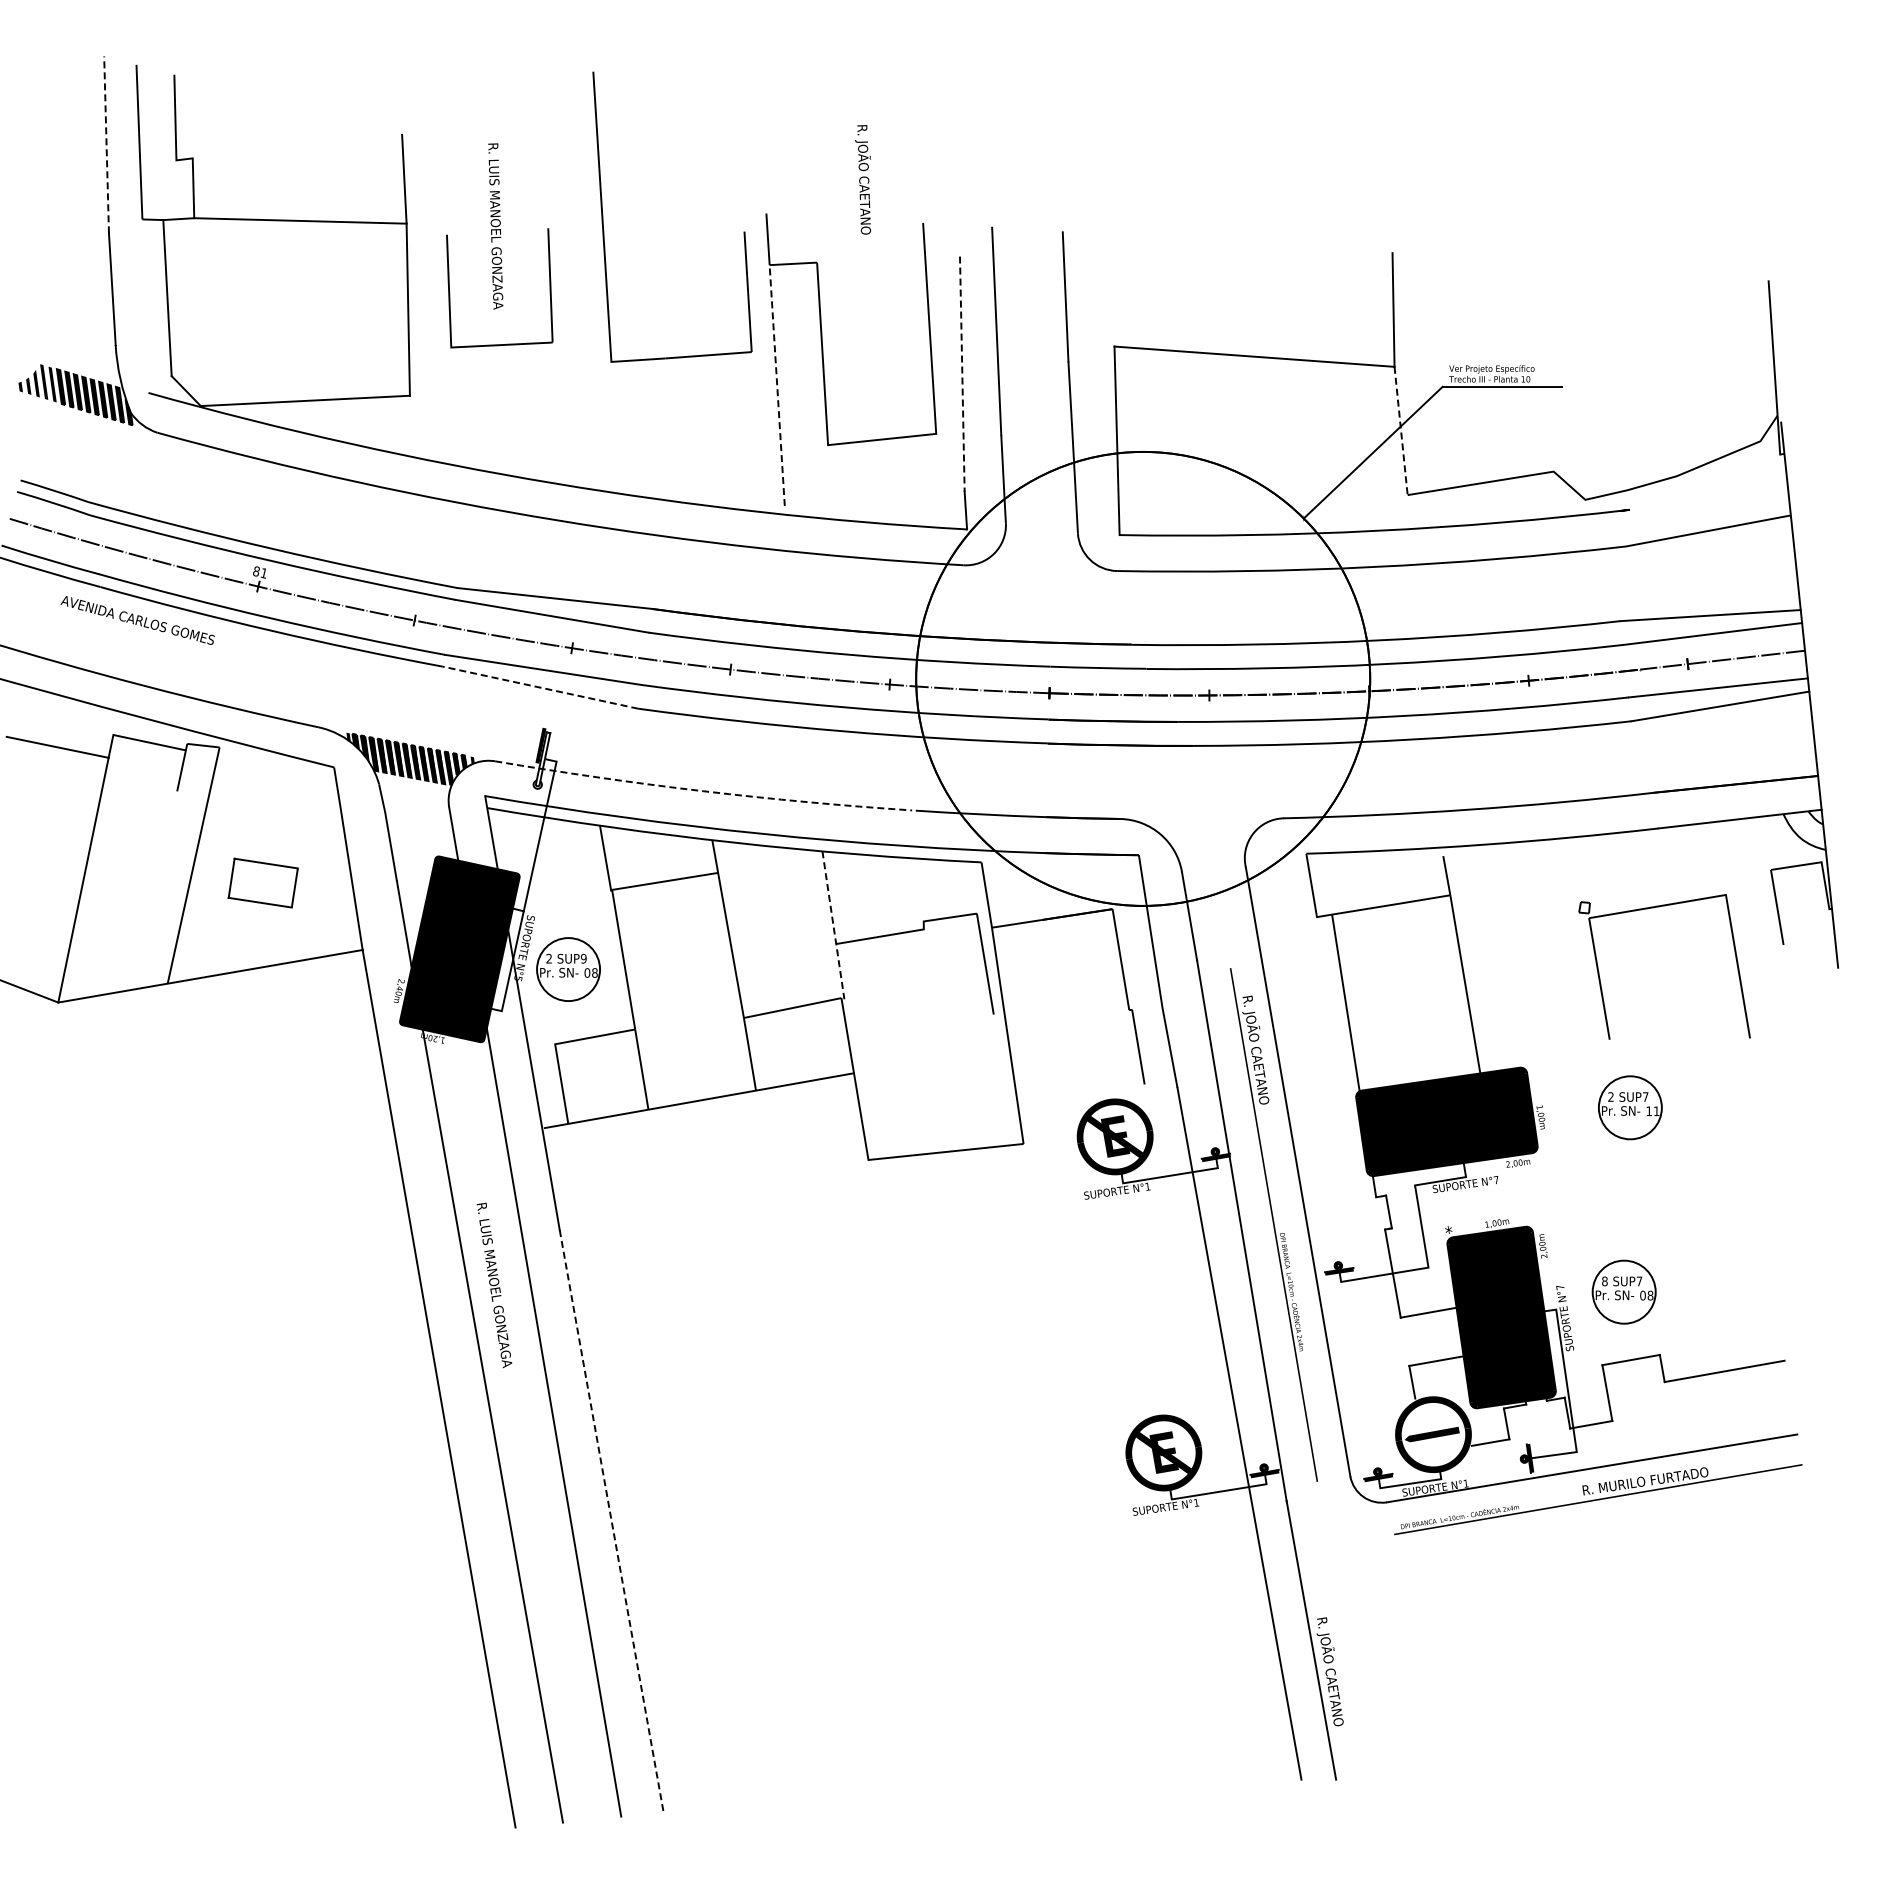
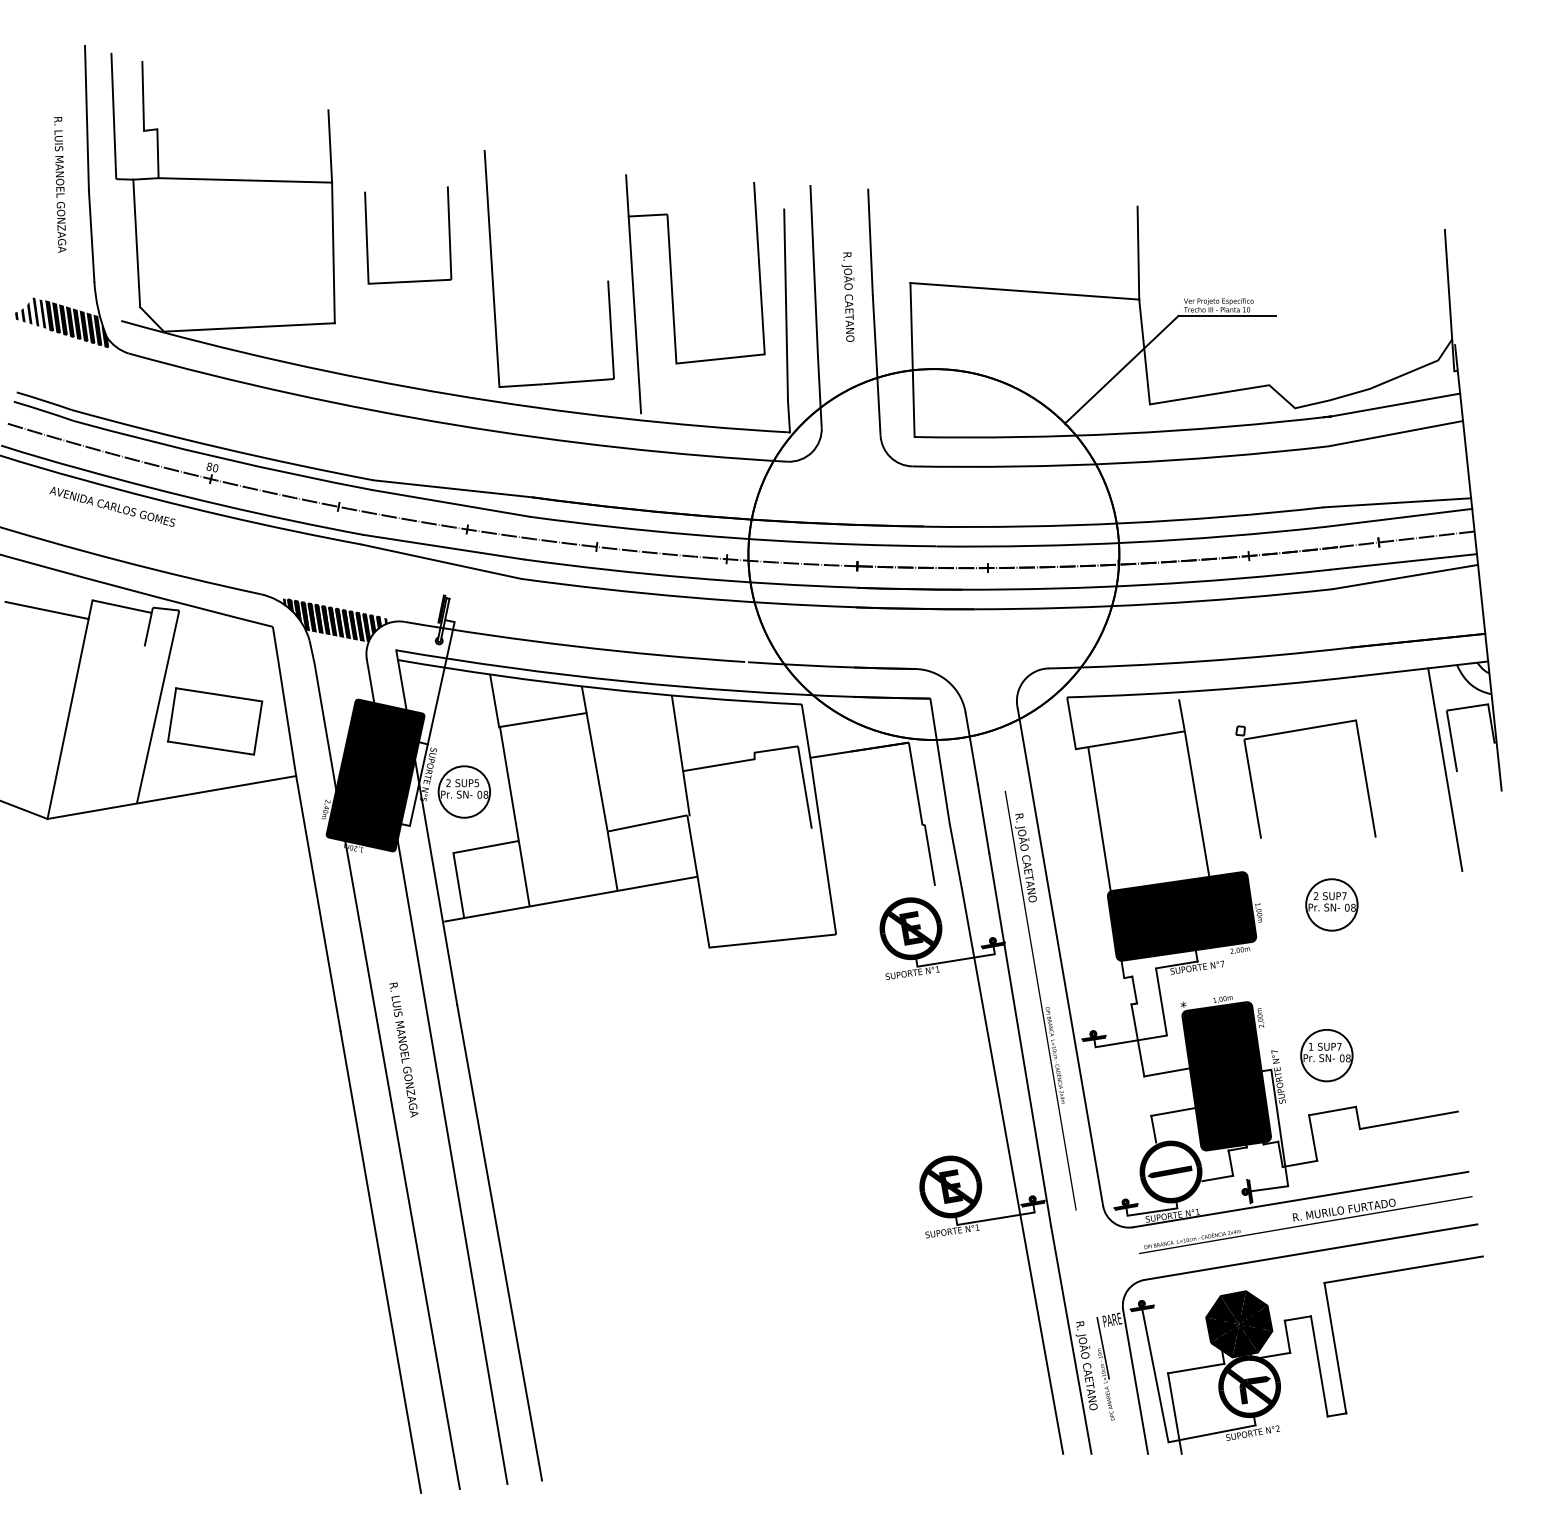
line: (106, 144) -> (86, 117), dashed -> solid
text: (863, 179) -> (848, 296), moved
part: (603, 216) -> (492, 268), moved
text: (495, 226) -> (59, 184), moved
line: (962, 374) -> (786, 305), dashed -> solid
line: (777, 385) -> (635, 314), dashed -> solid
line: (1401, 431) -> (1144, 352), dashed -> solid
line: (1708, 495) -> (1395, 404), added
text: (263, 573) -> (215, 468), 81 -> 80
line: (540, 687) -> (441, 561), dashed -> solid
arc: (703, 791) -> (574, 646), dashed -> solid
part: (262, 882) -> (214, 720), size x1.67
part: (1653, 908) -> (1296, 731), moved
line: (833, 924) -> (680, 755), dashed -> solid
line: (1768, 942) -> (1444, 769), added
text: (583, 958) -> (476, 782), SUP9 -> SUP5
text: (1652, 1111) -> (1349, 907), 11 -> 08
text: (1604, 1281) -> (1310, 1046), 8 -> 1
line: (611, 1521) -> (499, 1242), dashed -> solid
part: (1579, 1638) -> (1290, 1338), added

